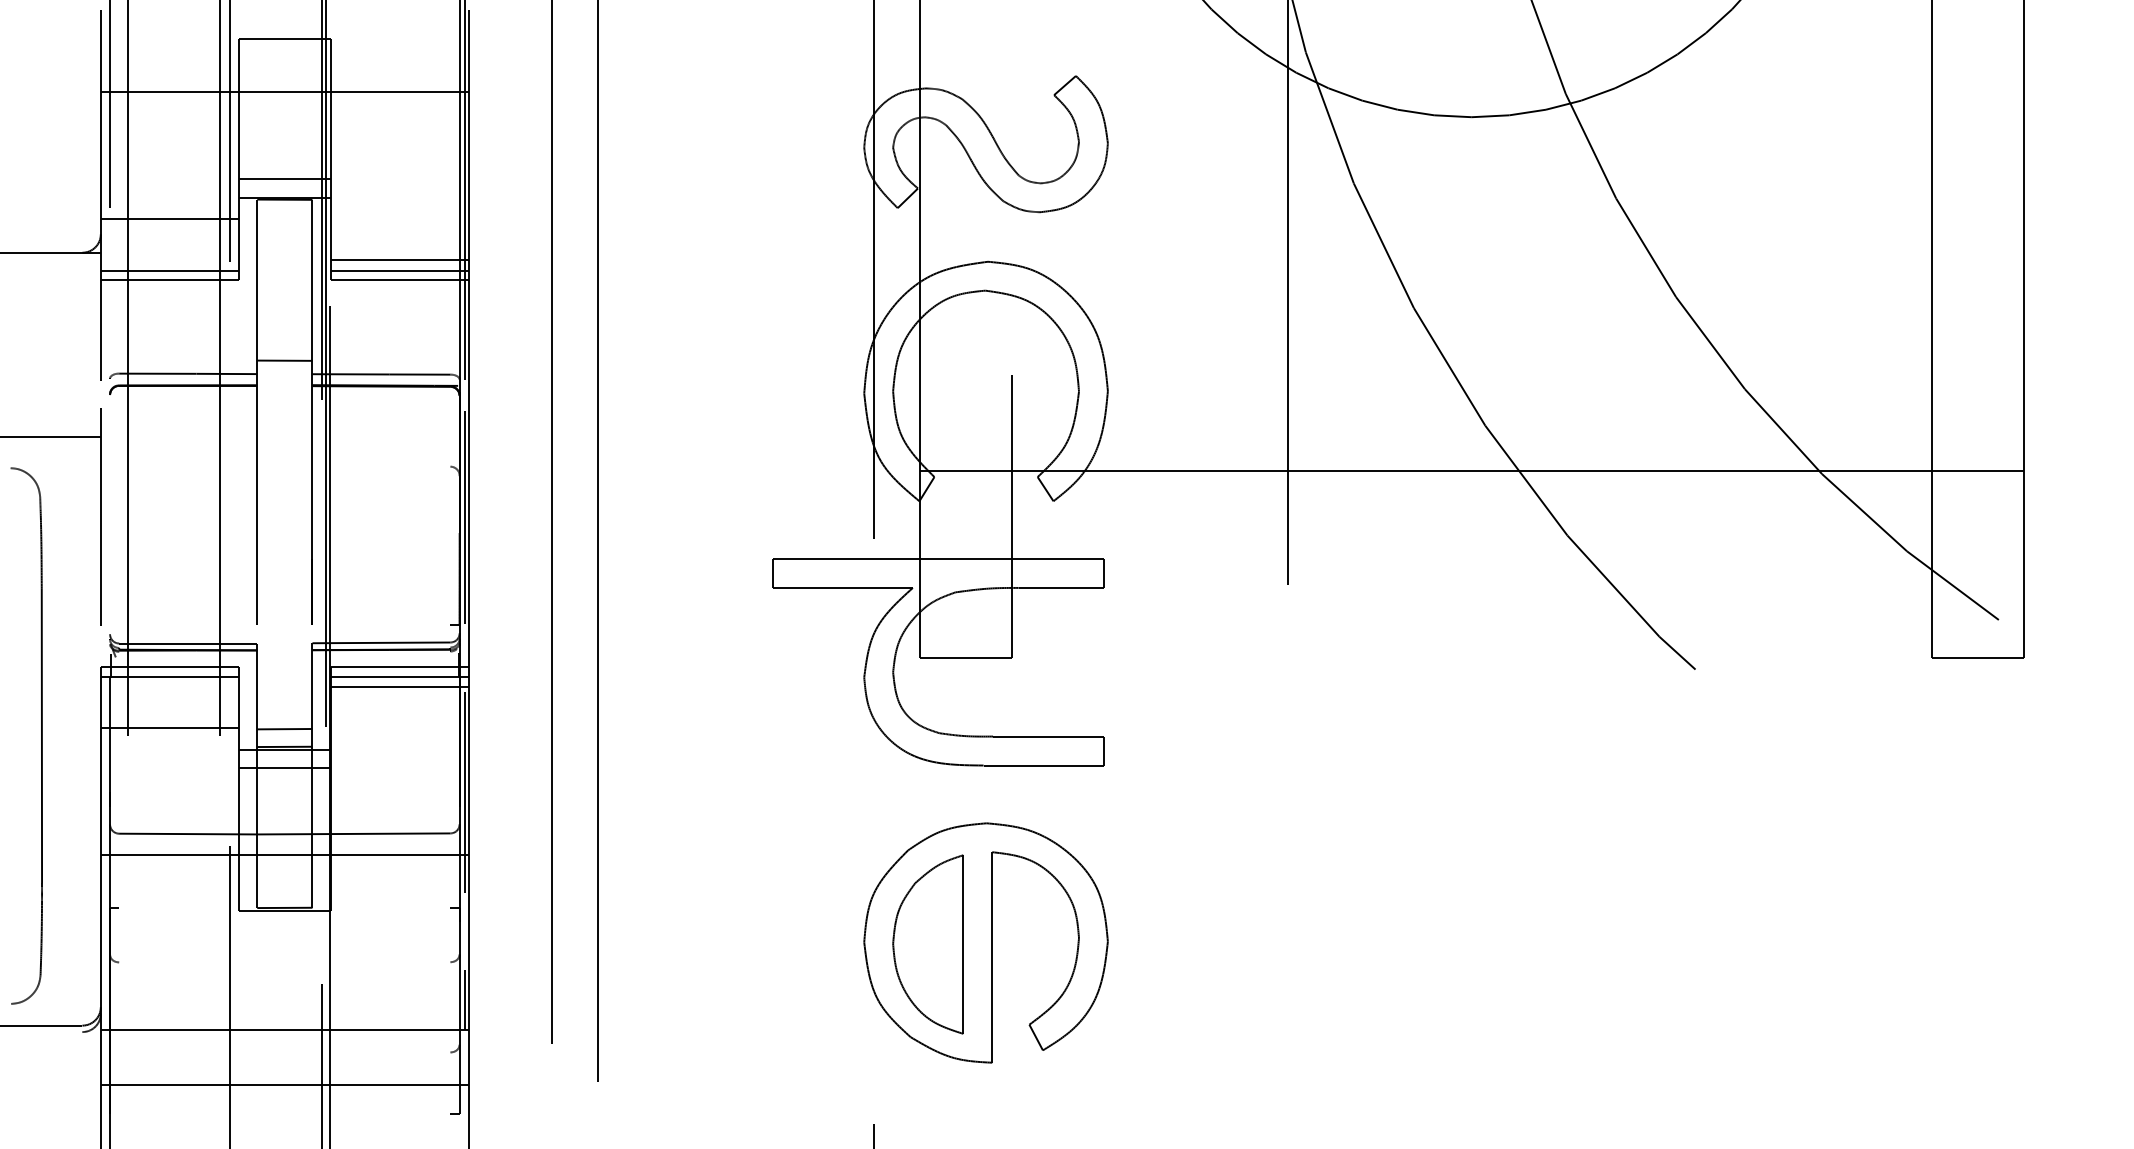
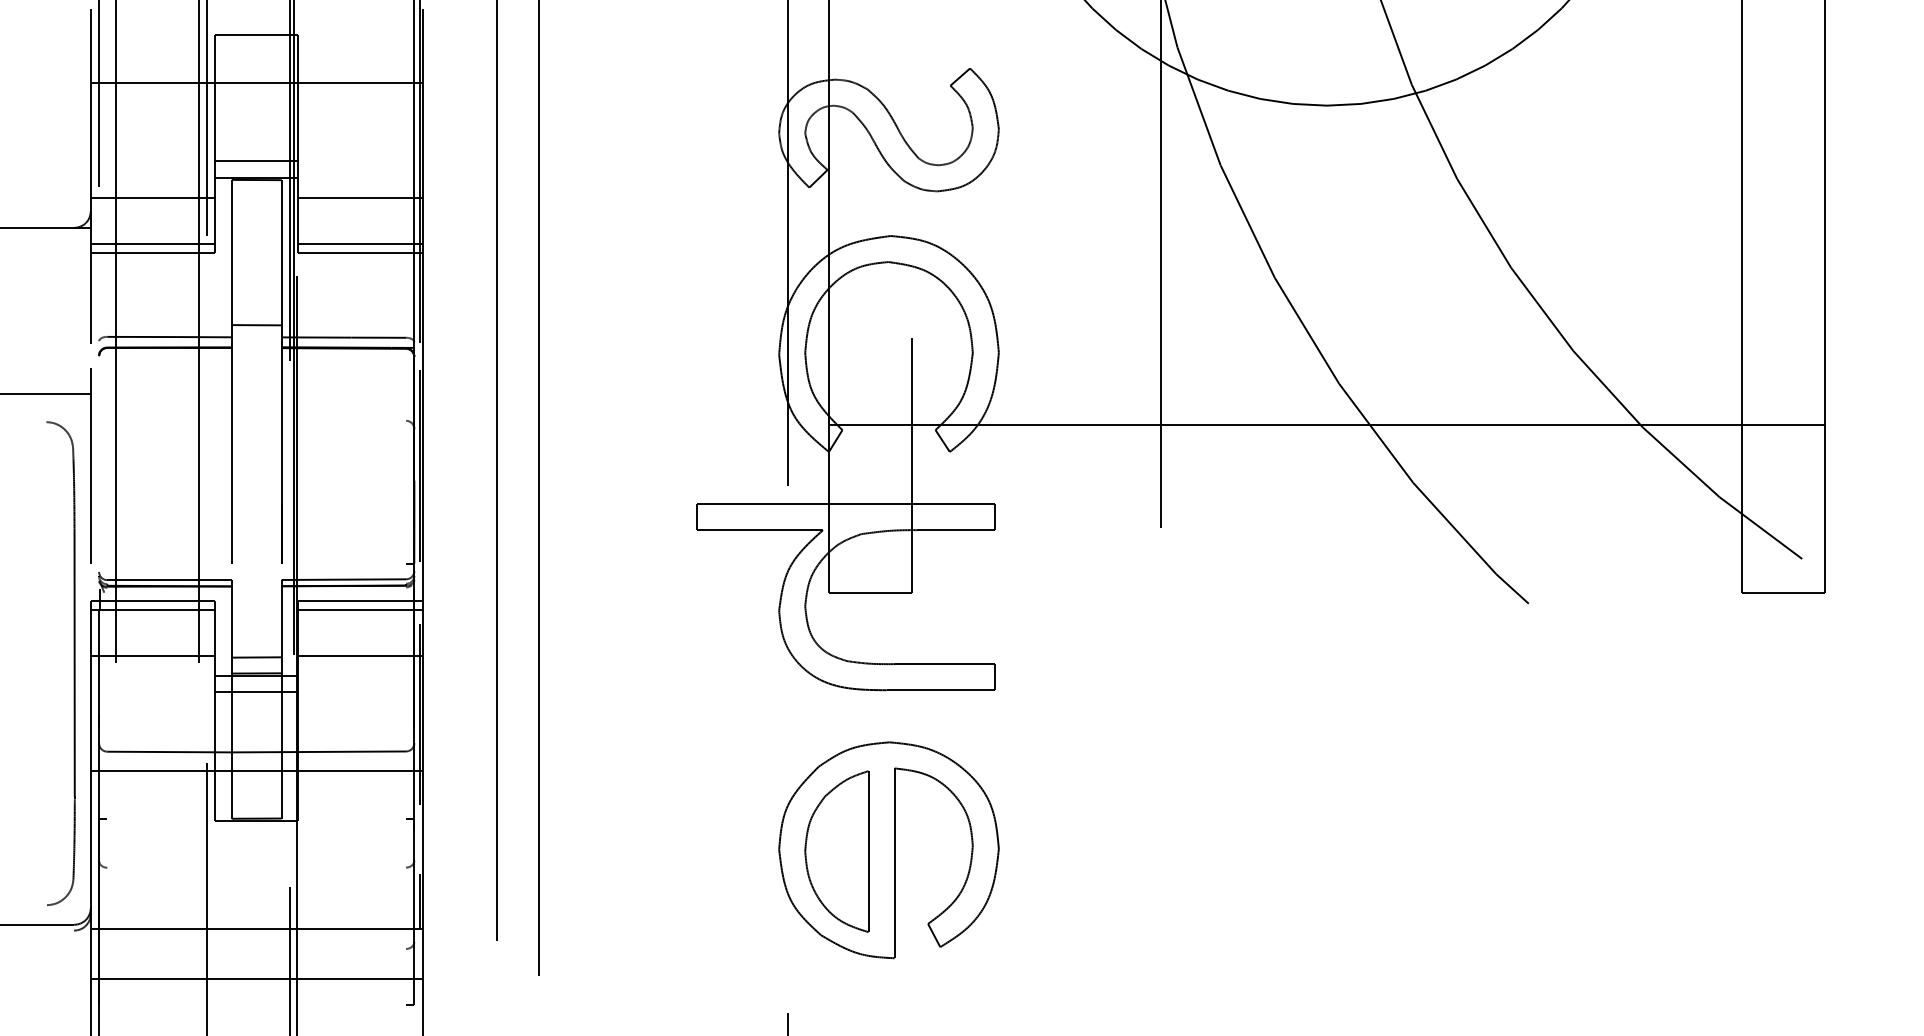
line: (399, 260) -> (360, 197), moved
line: (399, 687) -> (360, 656), moved
part: (40, 735) -> (73, 663), moved

